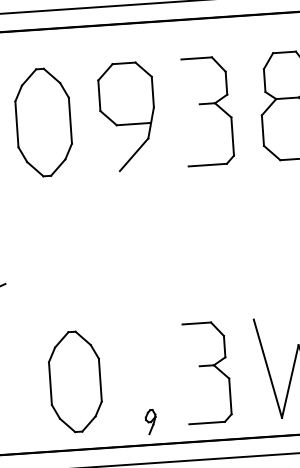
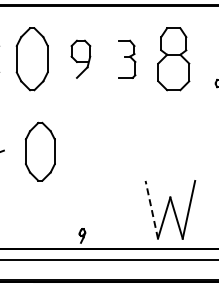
part: (208, 111) -> (127, 59), size x0.6
part: (126, 117) -> (80, 59), size x0.6
line: (267, 368) -> (151, 209), solid -> dashed
part: (206, 372) -> (116, 209), removed
part: (73, 381) -> (39, 151), moved

